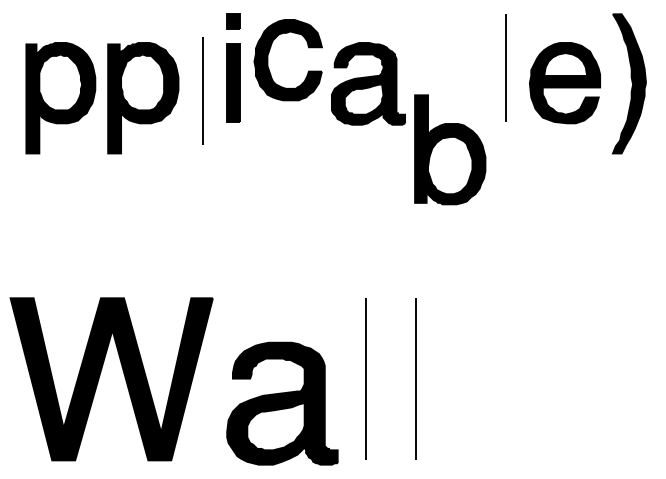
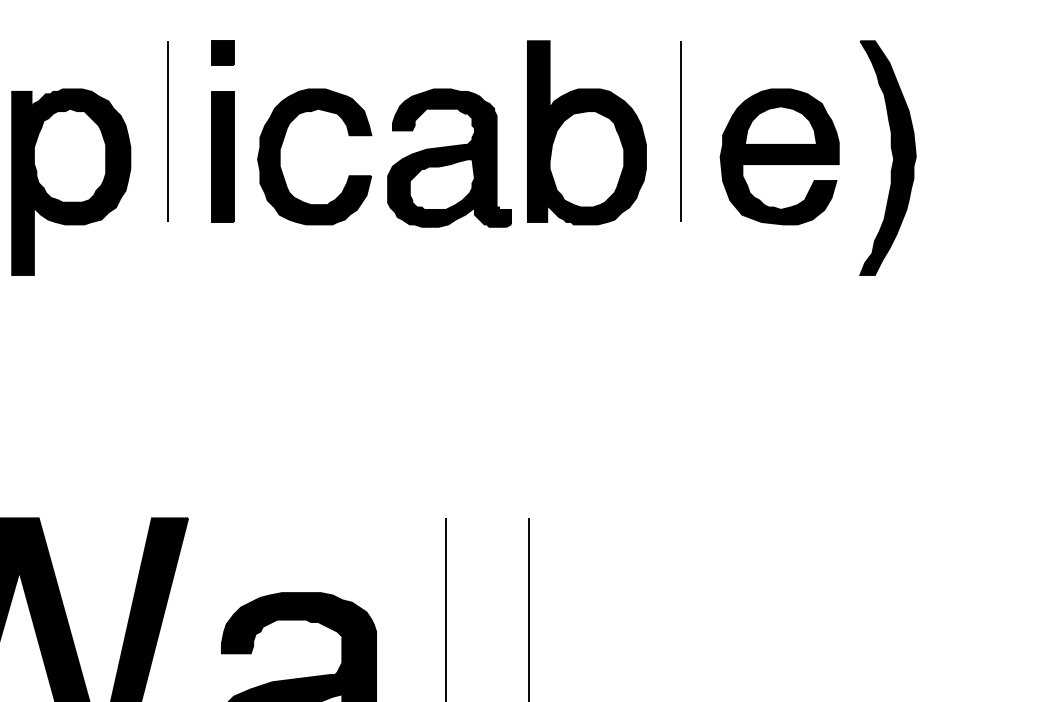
part: (268, 60) -> (281, 157), moved
line: (202, 90) -> (167, 130), moved
part: (450, 149) -> (587, 132), moved

